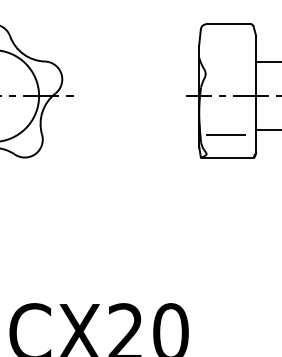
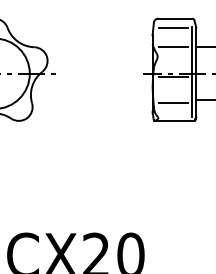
line: (225, 35) -> (172, 27), added
line: (225, 61) -> (172, 47), added
line: (250, 94) -> (192, 72), added
line: (225, 100) -> (172, 77), added

